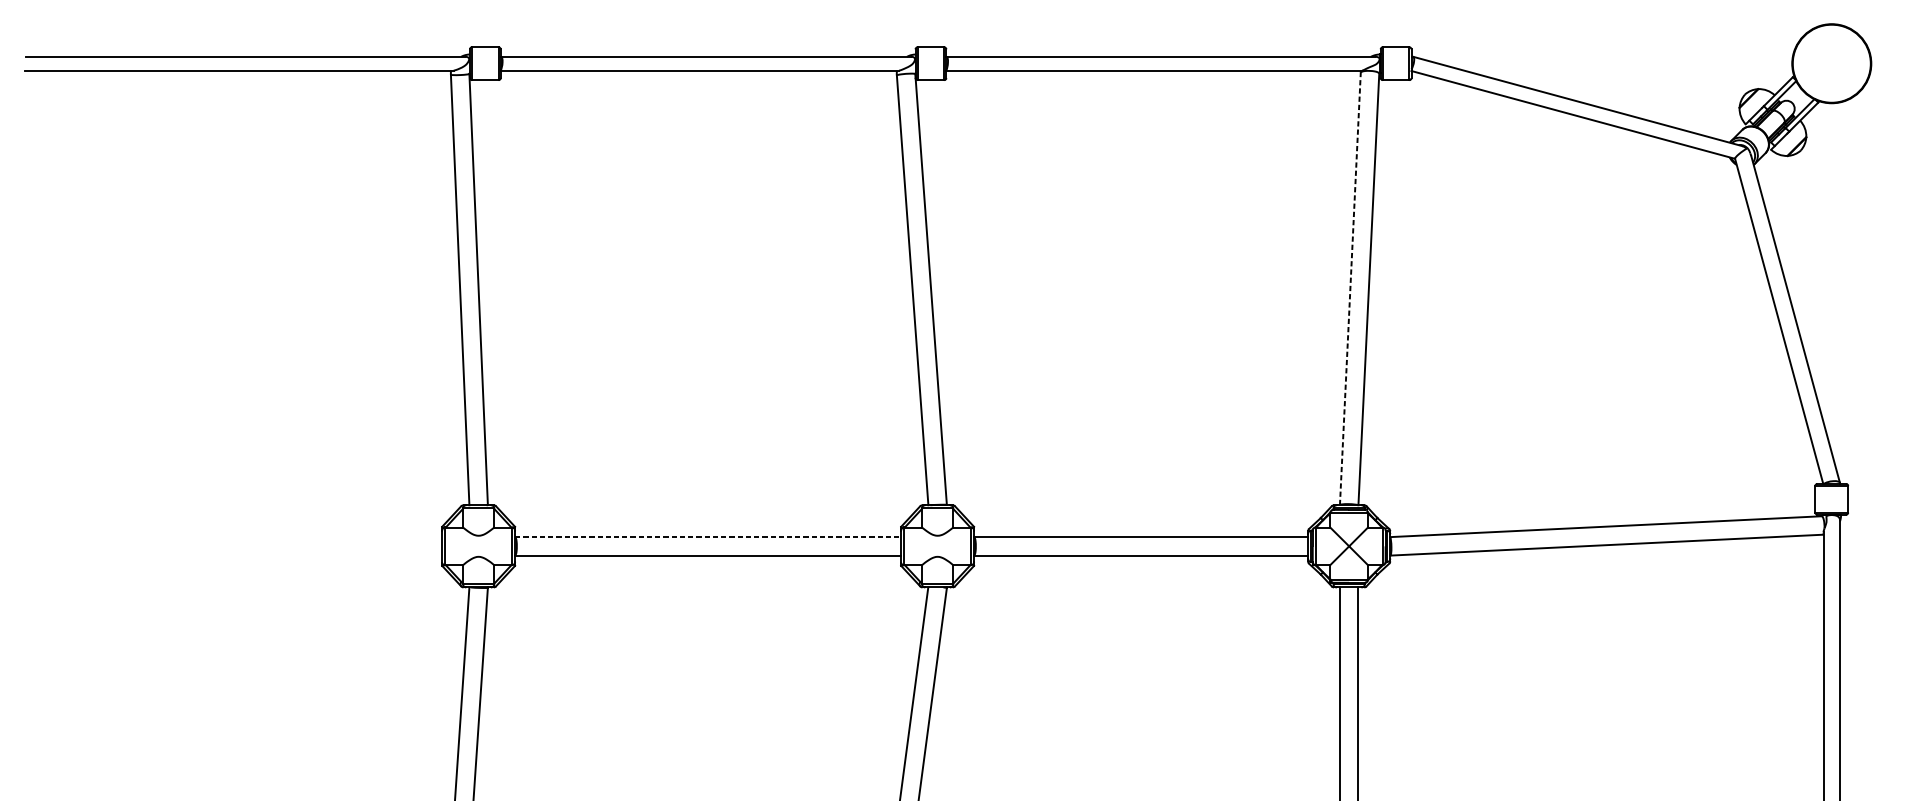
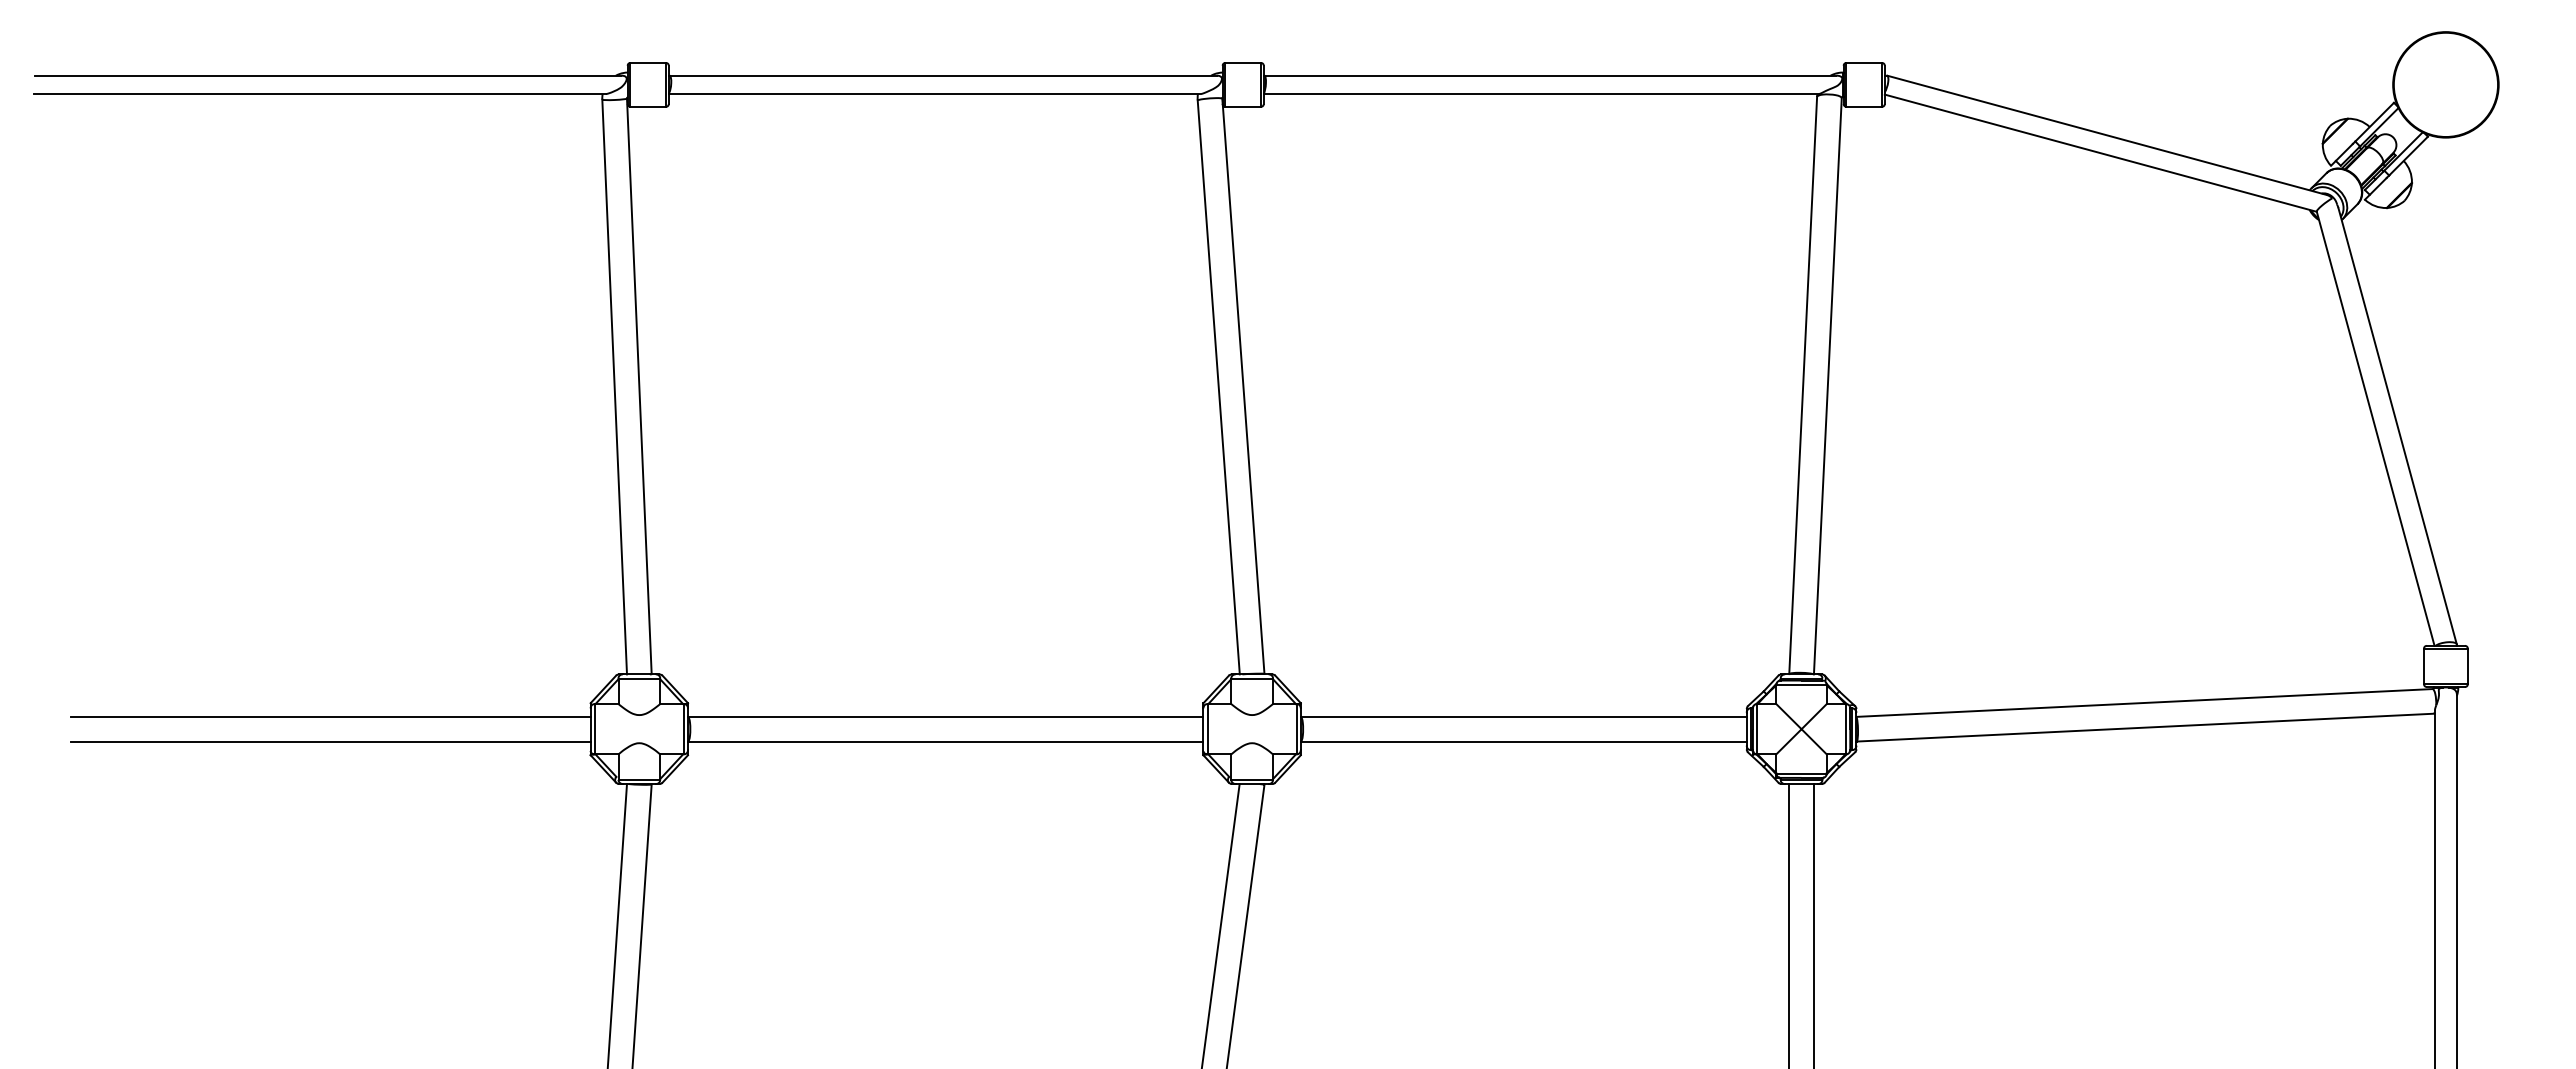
line: (1350, 288) -> (1803, 385), dashed -> solid
line: (247, 536) -> (330, 716), added
line: (707, 536) -> (945, 716), dashed -> solid
line: (247, 555) -> (330, 741), added

